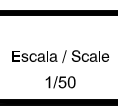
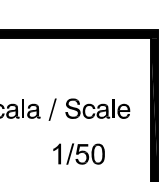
part: (60, 82) -> (78, 154), moved

